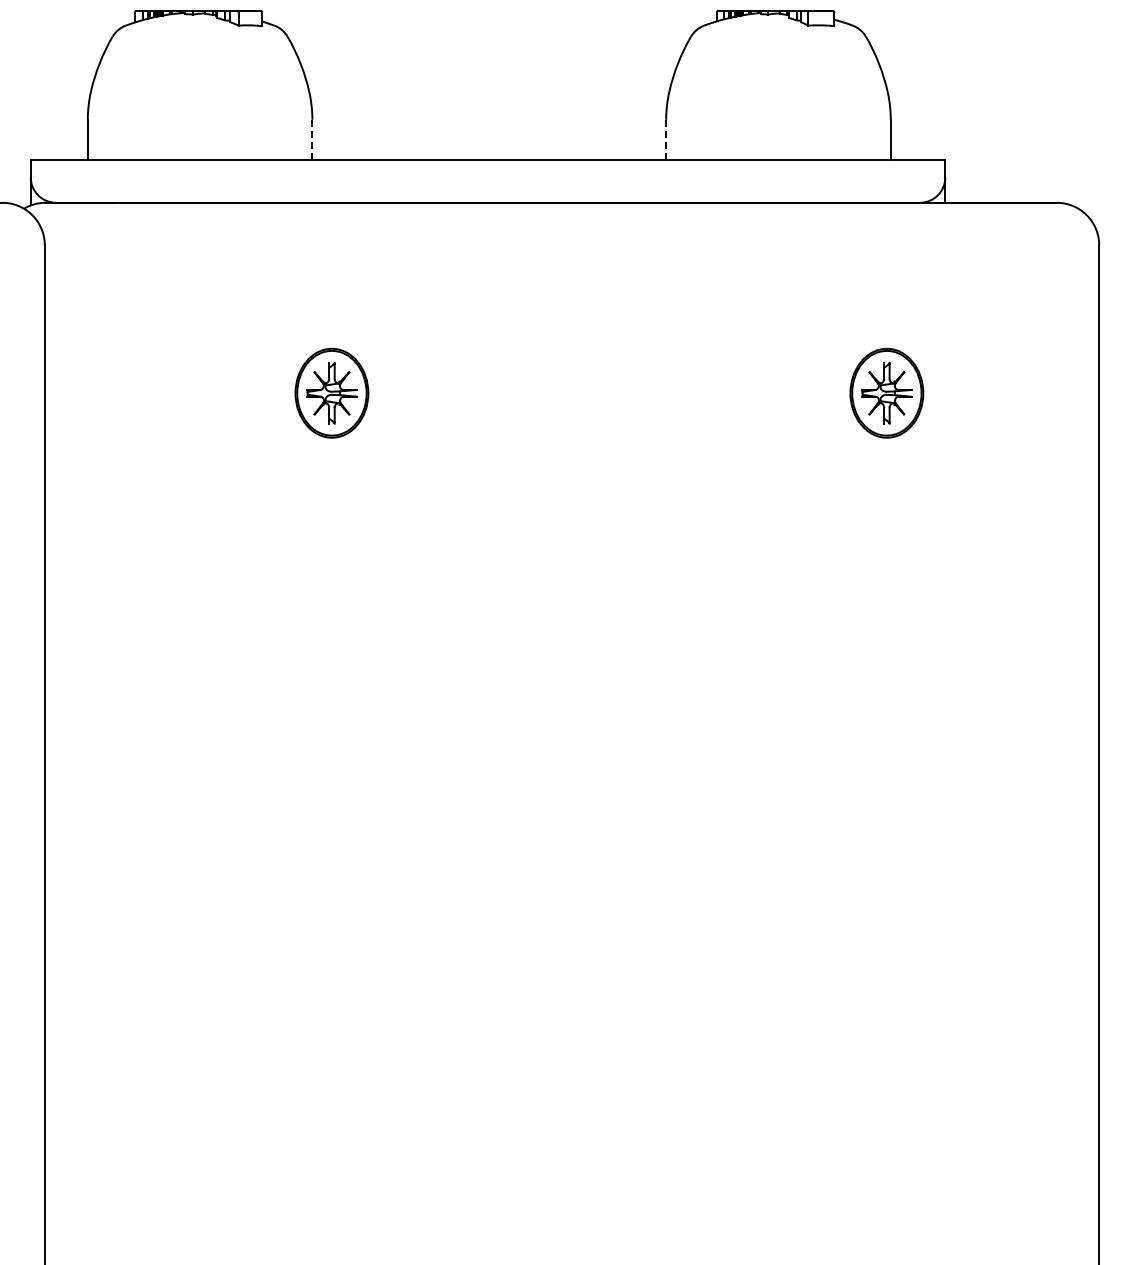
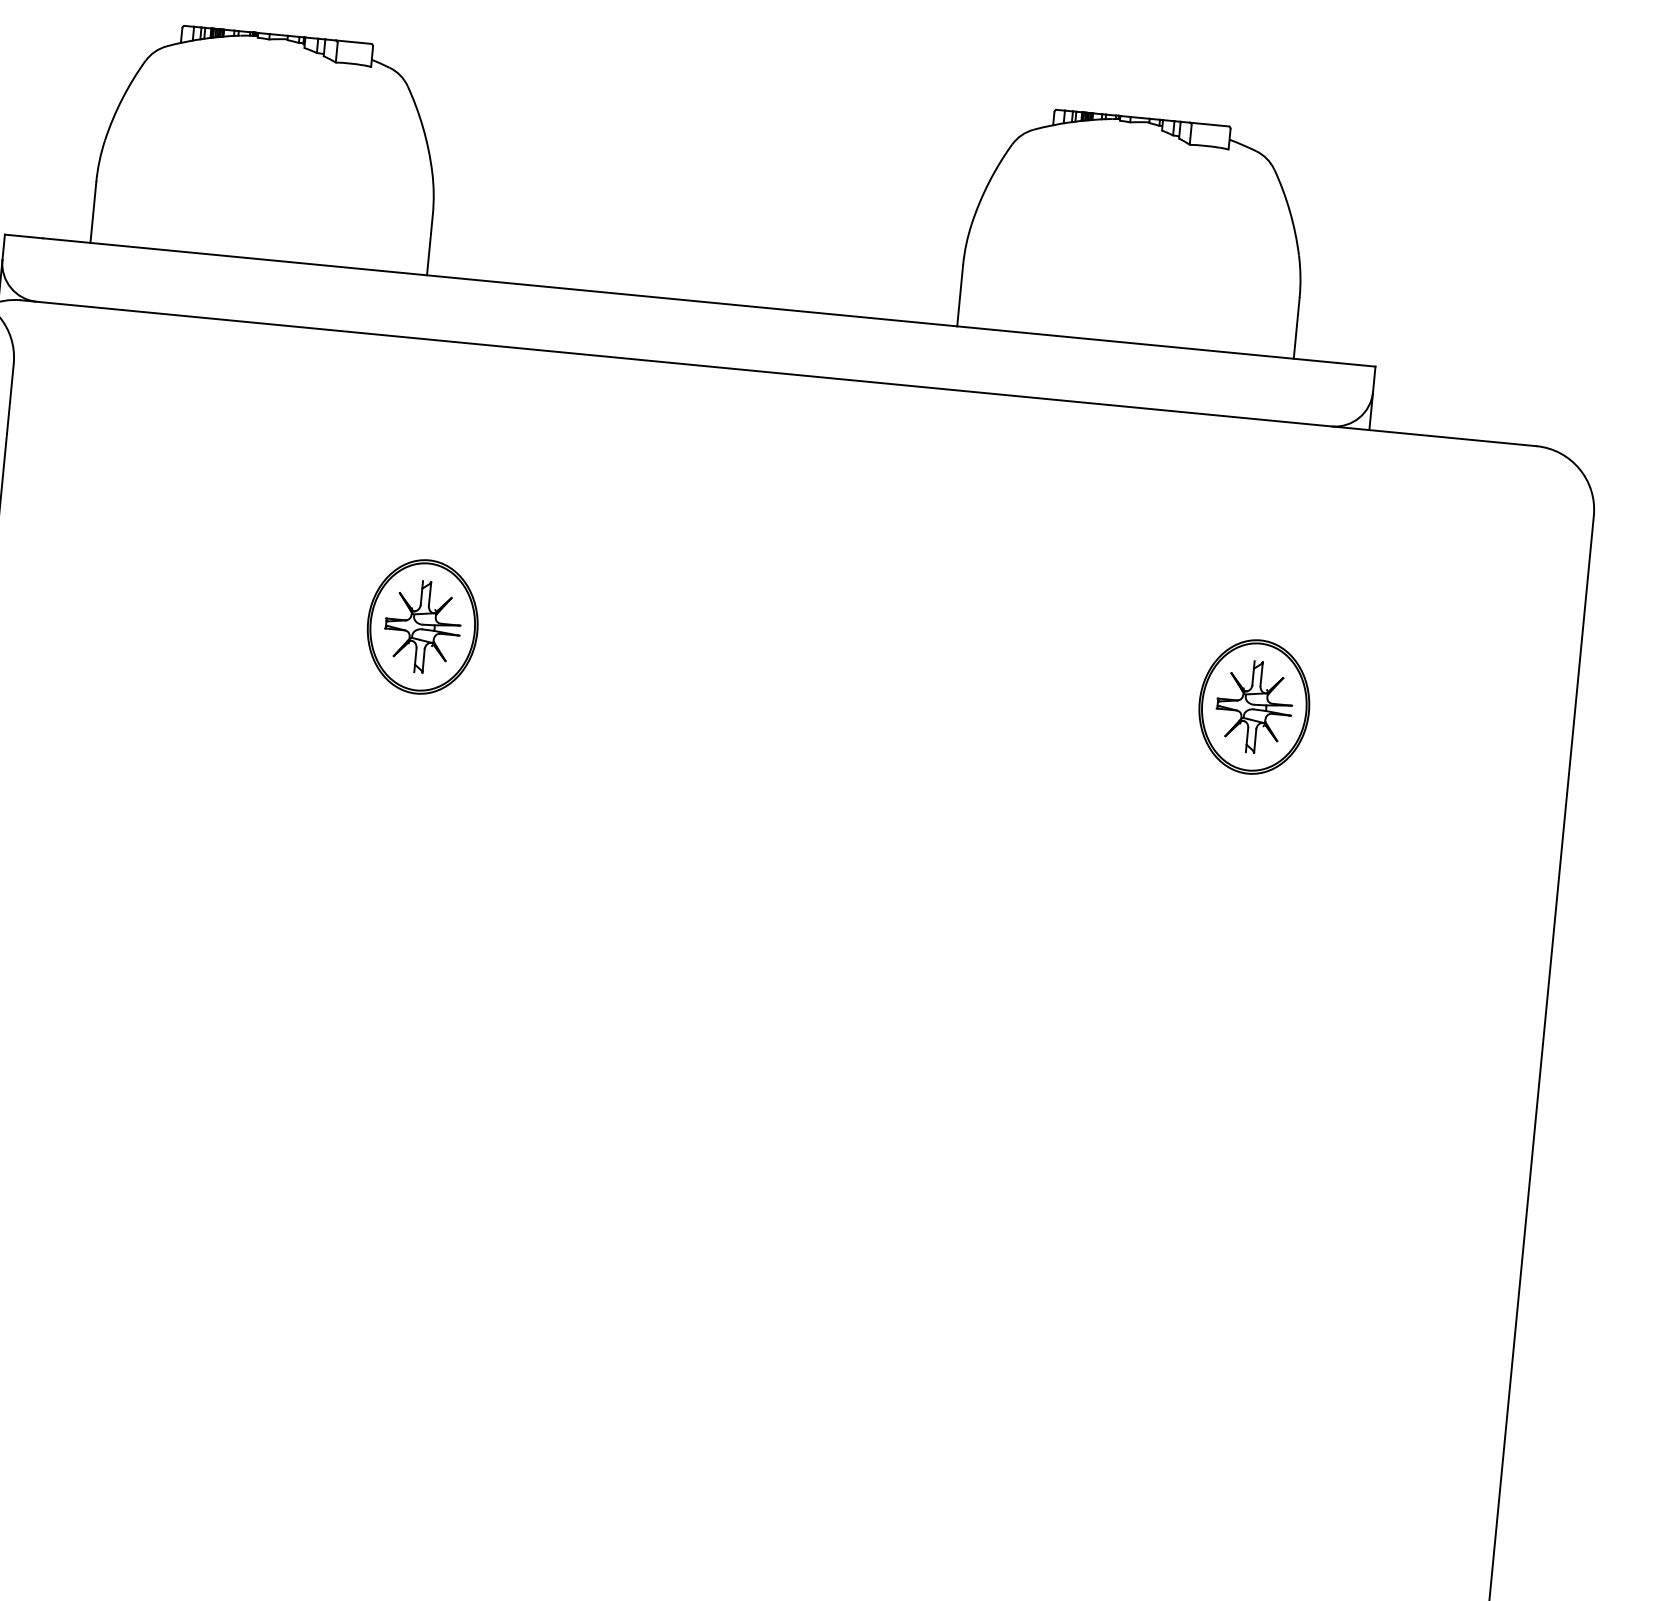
line: (312, 139) -> (430, 243), dashed -> solid
line: (666, 139) -> (960, 294), dashed -> solid

